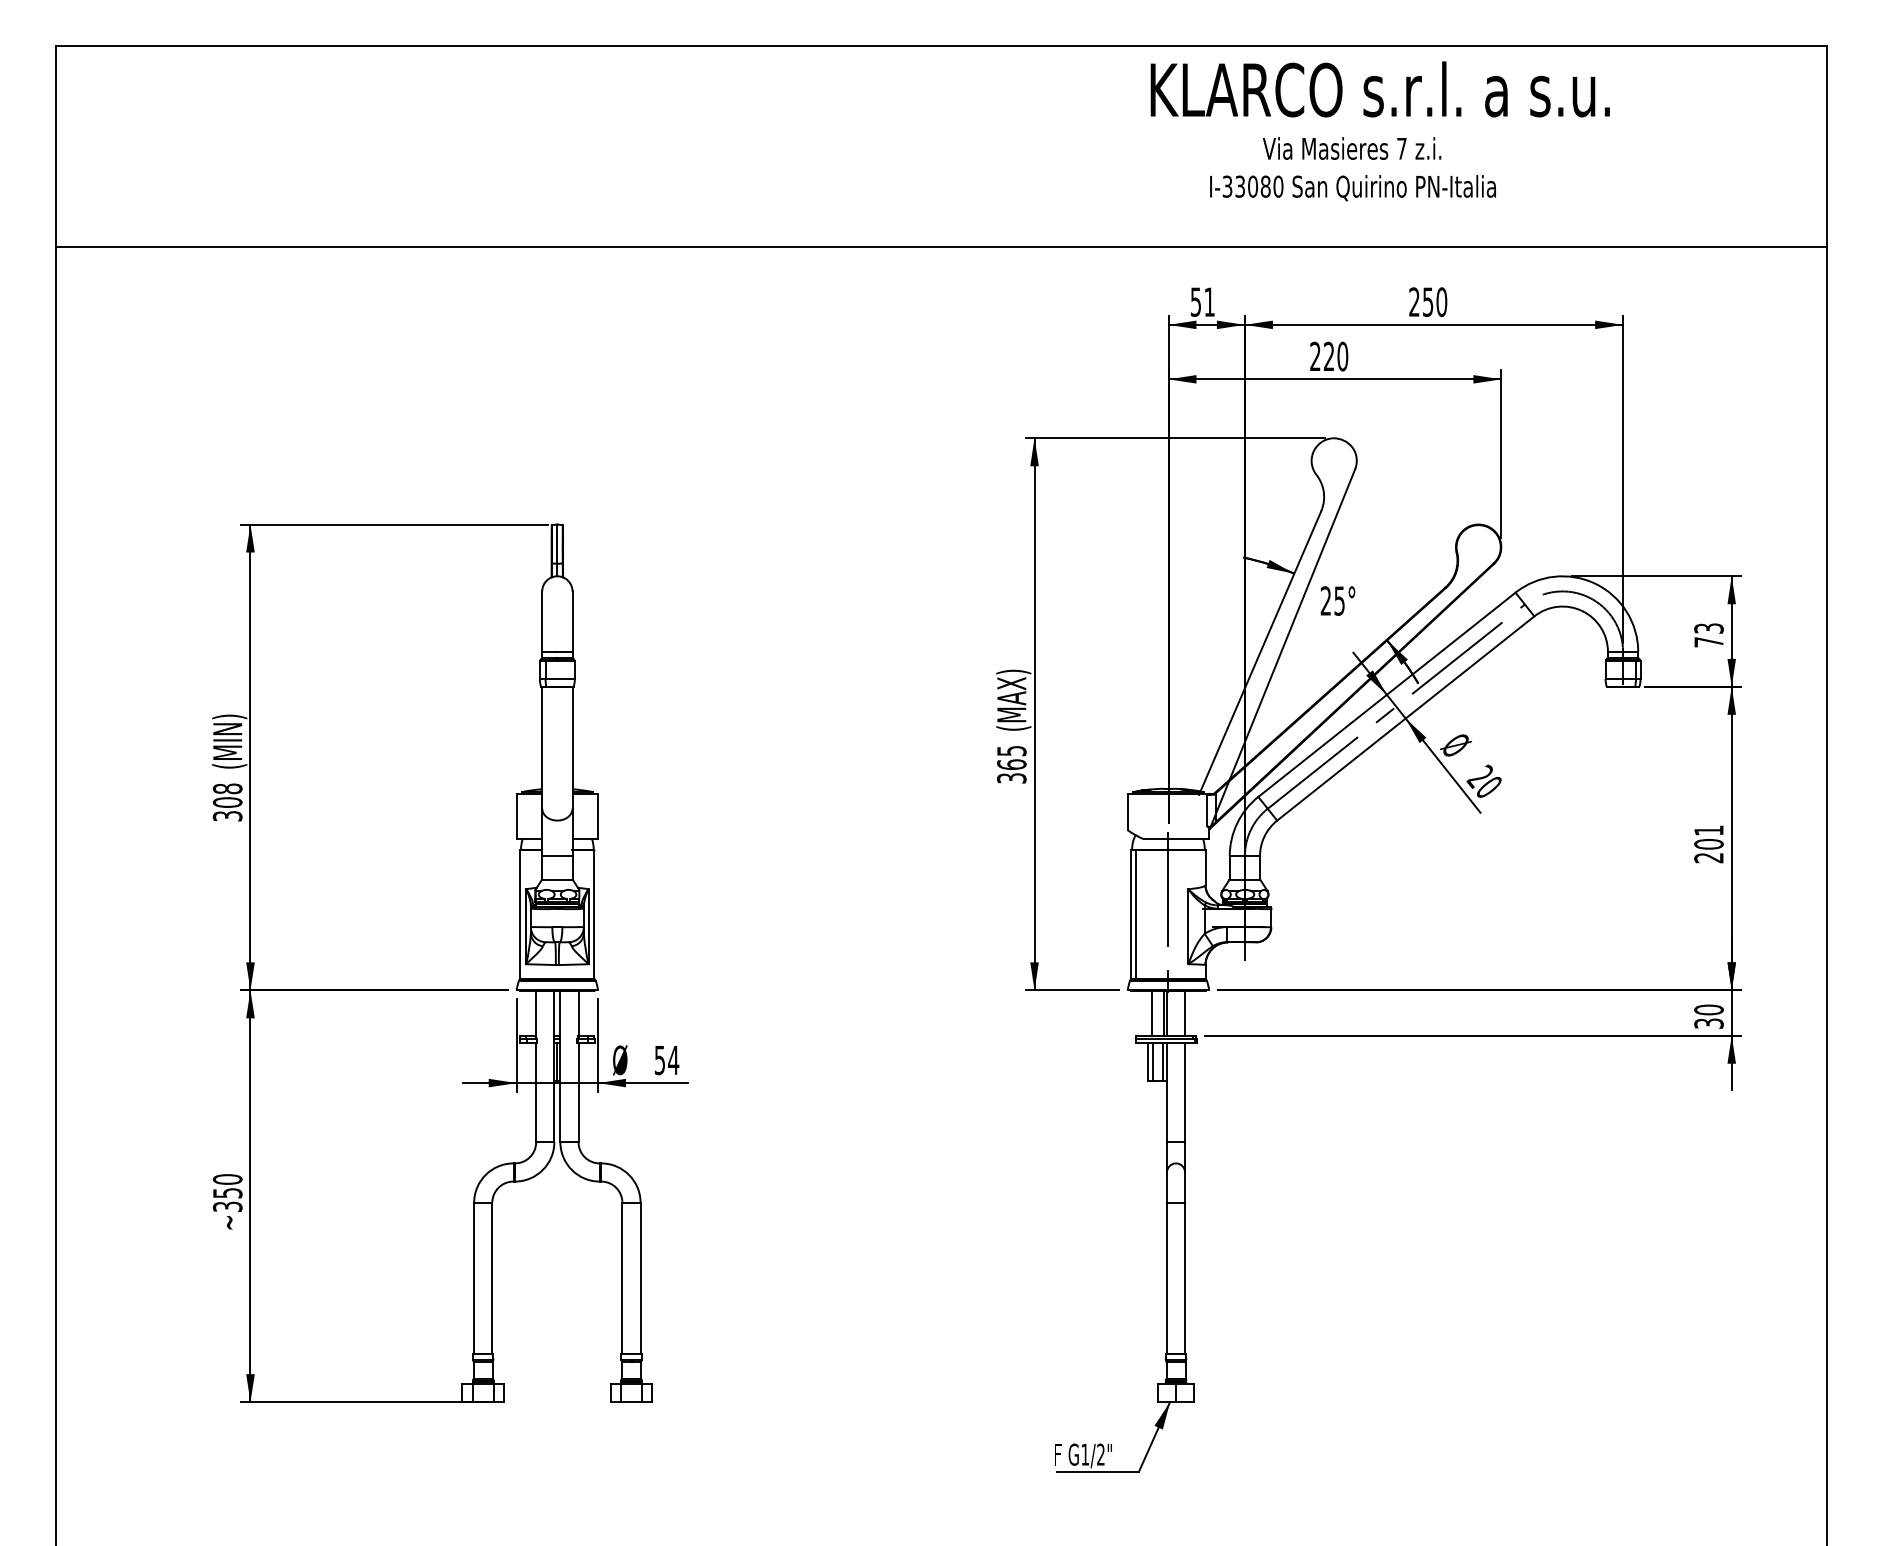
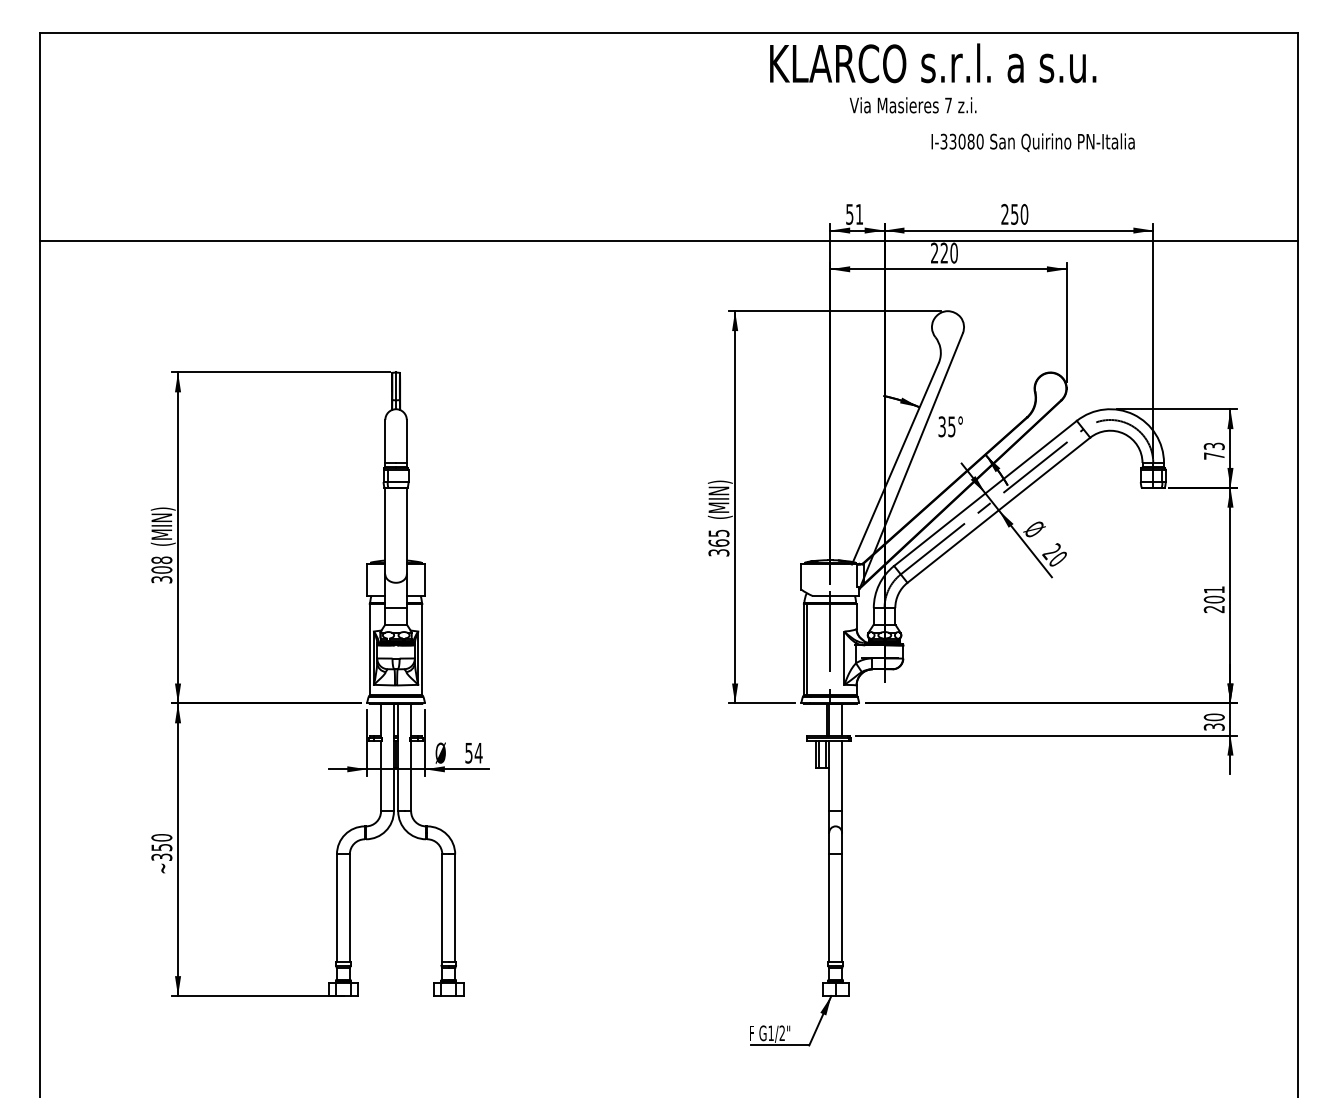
text: (1379, 89) -> (932, 63), moved
text: (1352, 148) -> (913, 105), moved
text: (1352, 188) -> (1032, 142), moved
line: (941, 246) -> (669, 240), moved
text: (1325, 600) -> (941, 426), 25° -> 35°
text: (1013, 687) -> (720, 488), (MAX) -> (MIN)
line: (1151, 1012) -> (818, 719), removed

